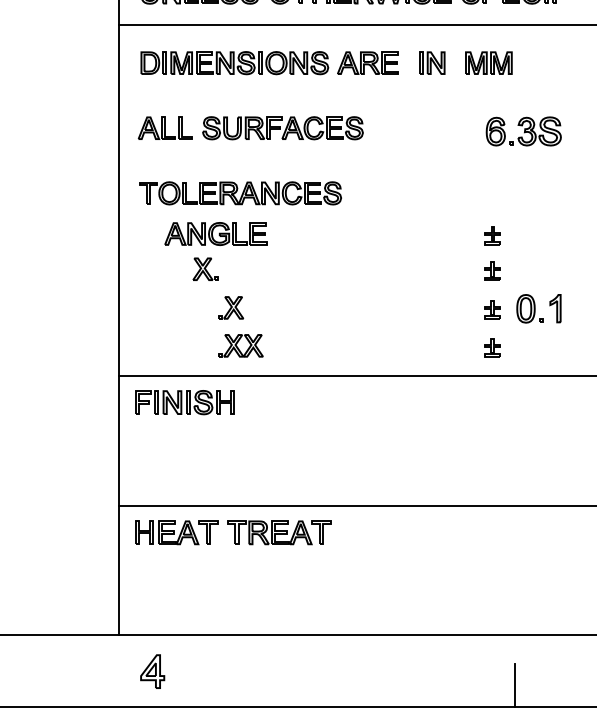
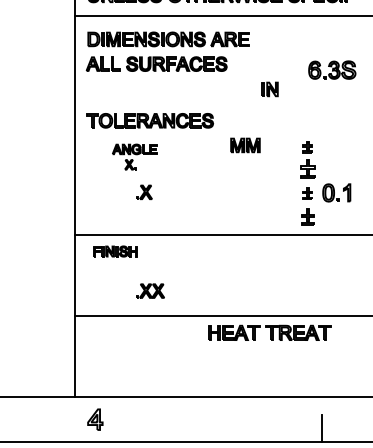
part: (431, 63) -> (269, 89), moved
part: (488, 63) -> (245, 145), moved
part: (250, 127) -> (156, 63), moved
part: (524, 130) -> (332, 69), moved
part: (215, 250) -> (134, 156), size x0.7
part: (492, 271) -> (307, 169), size x1.6
part: (240, 344) -> (150, 290), moved
part: (492, 348) -> (307, 217), size x1.4
part: (184, 402) -> (115, 251), size x0.7
part: (232, 532) -> (269, 332), moved

